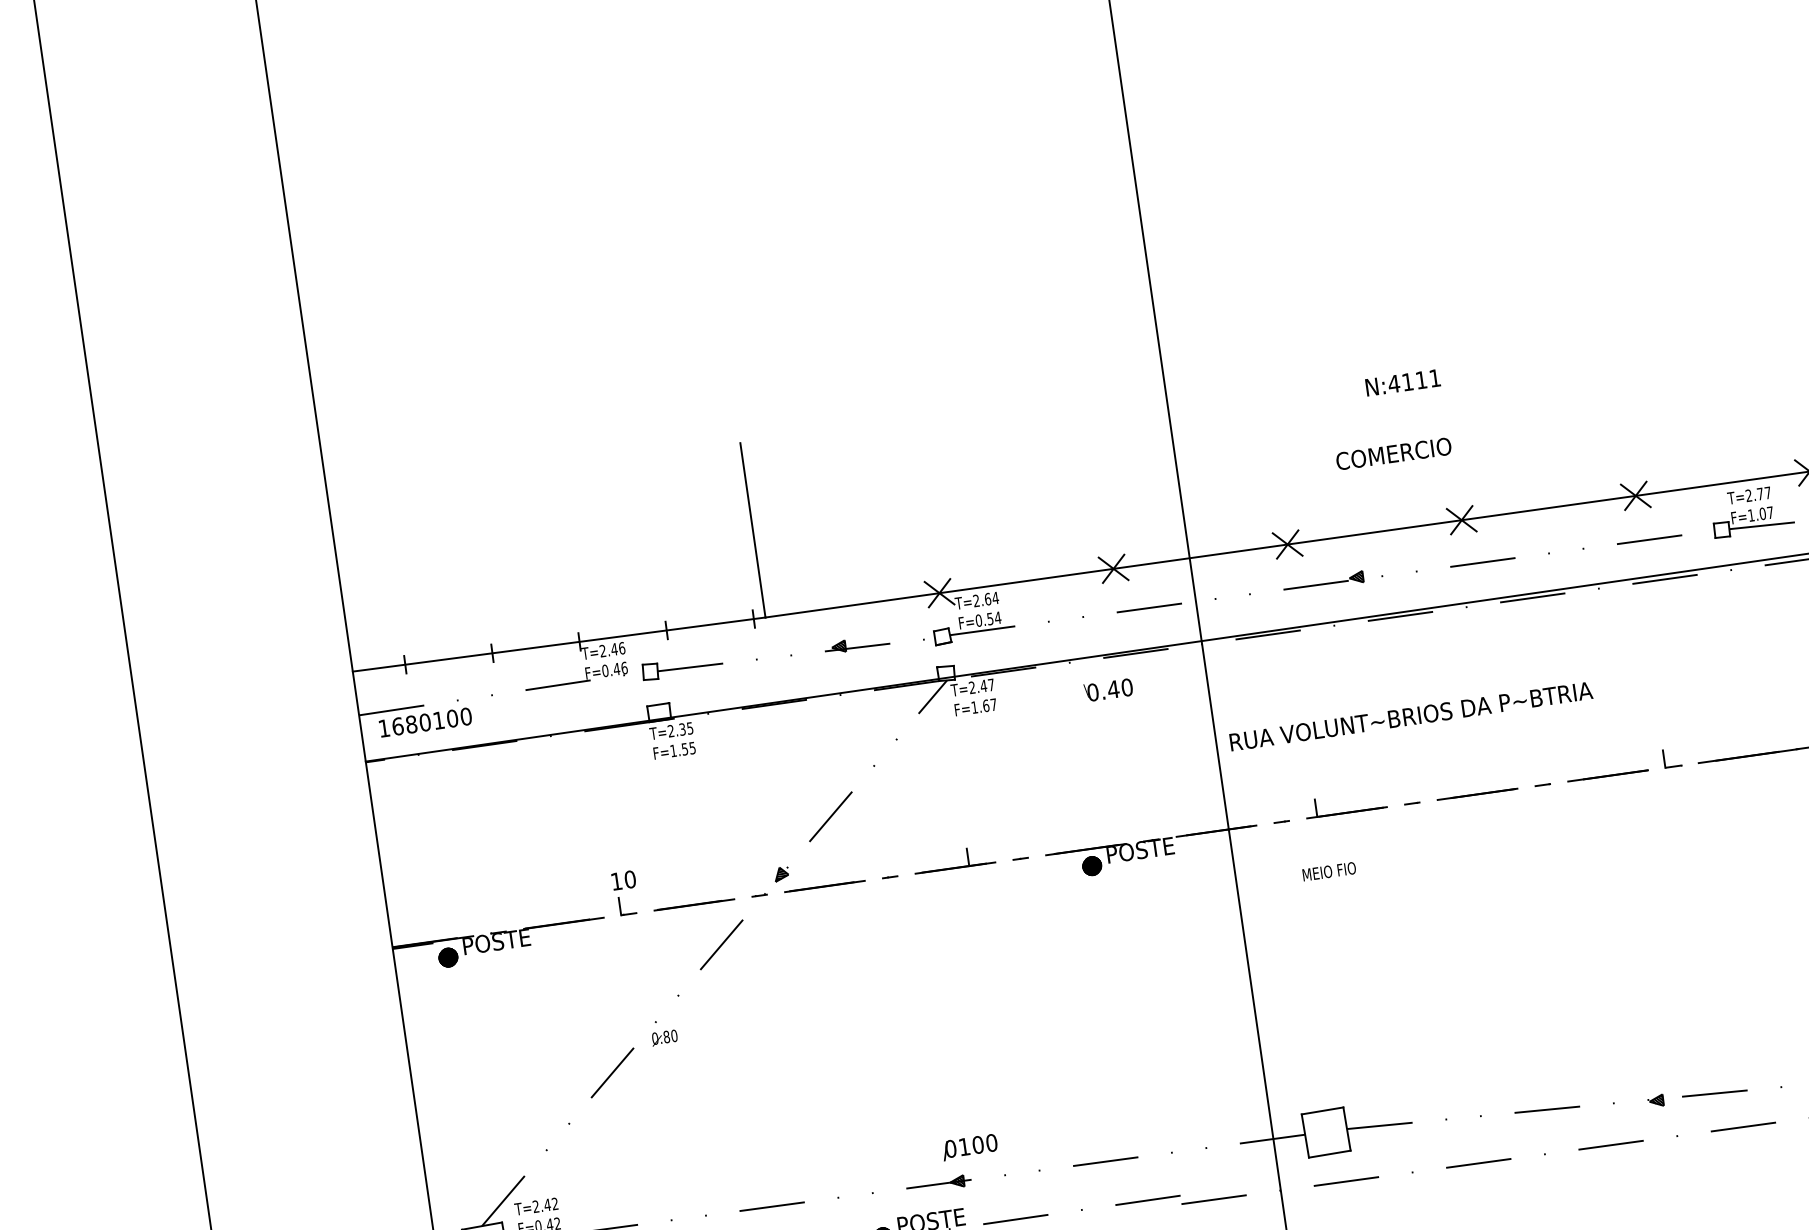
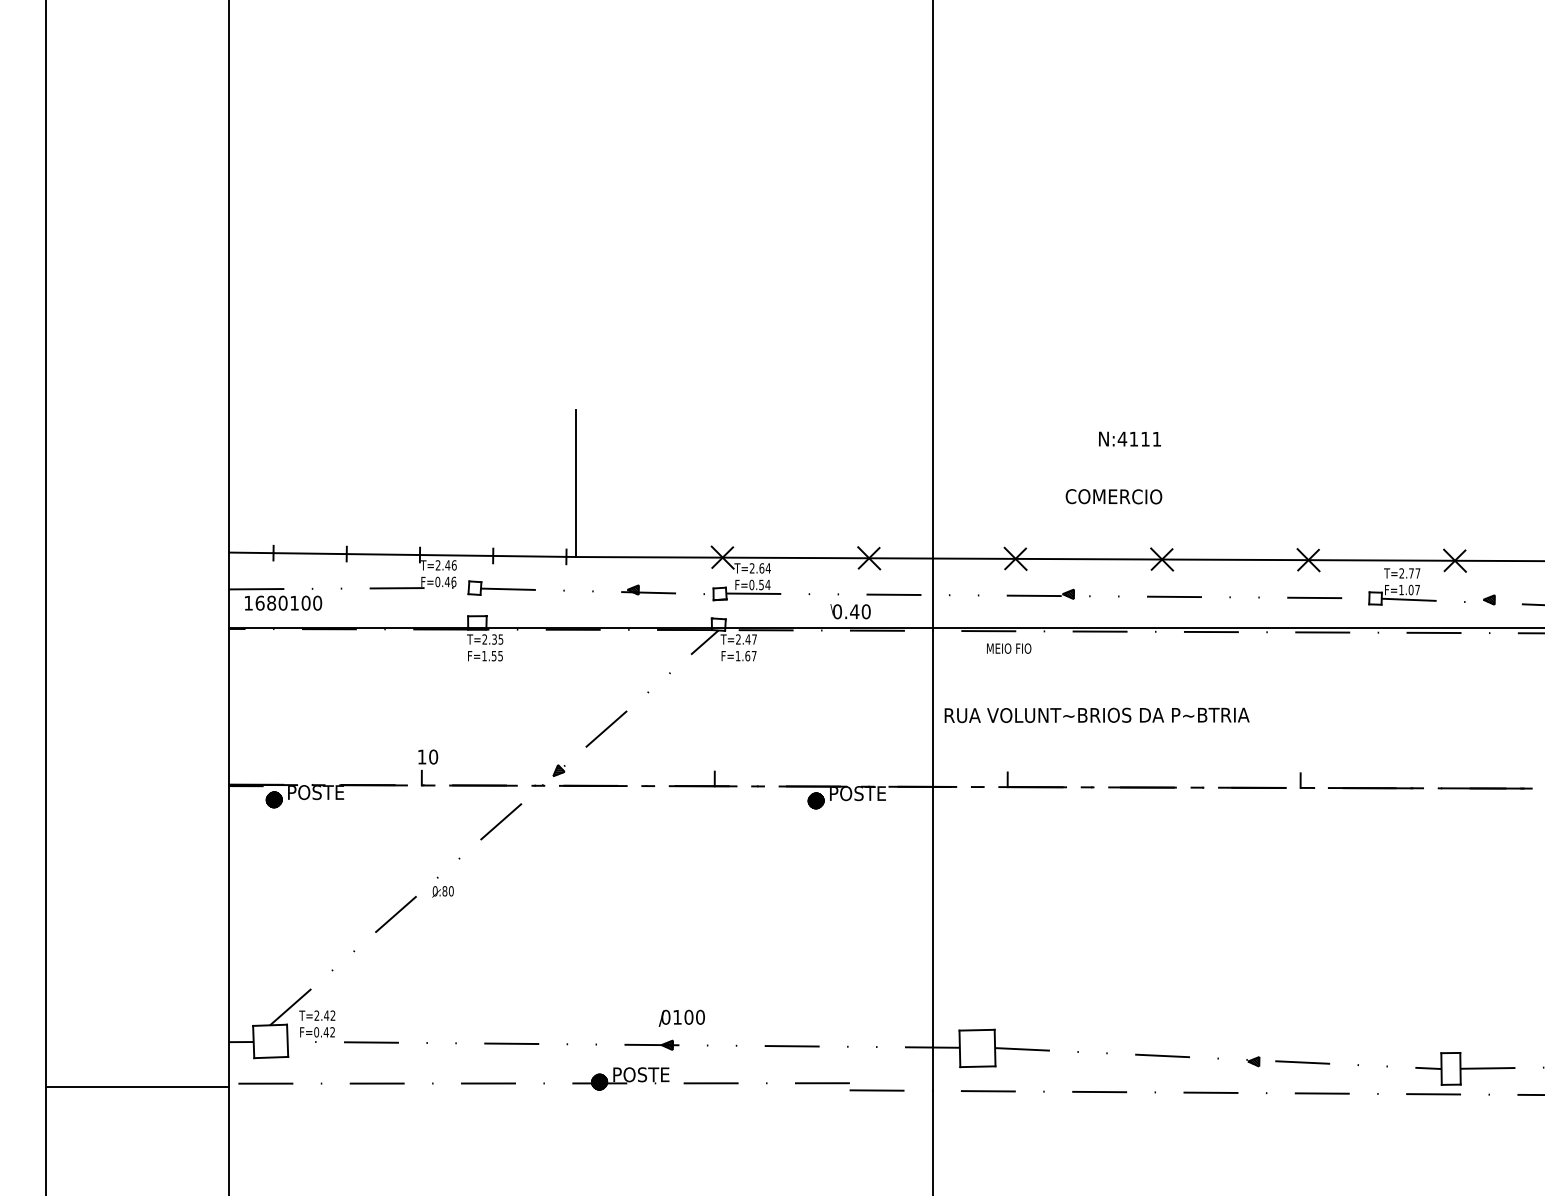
text: (1108, 689) -> (850, 611), moved
text: (1329, 871) -> (1009, 648), moved

